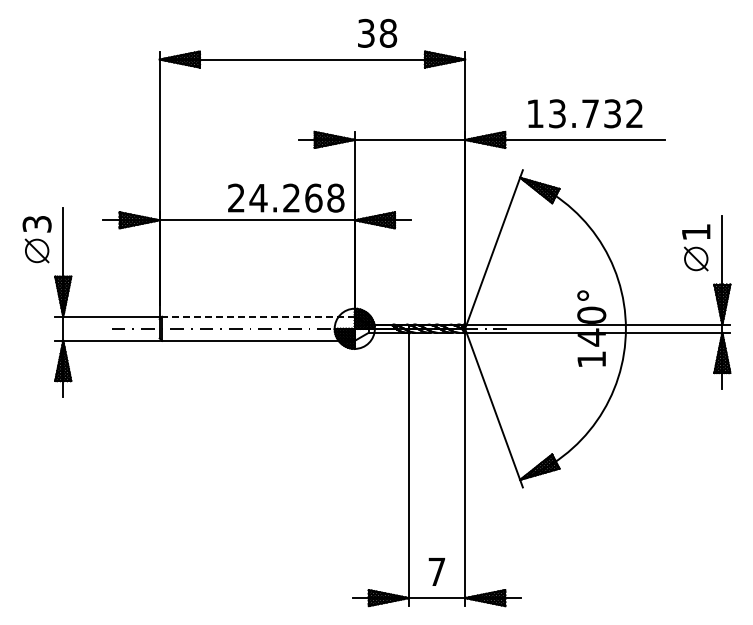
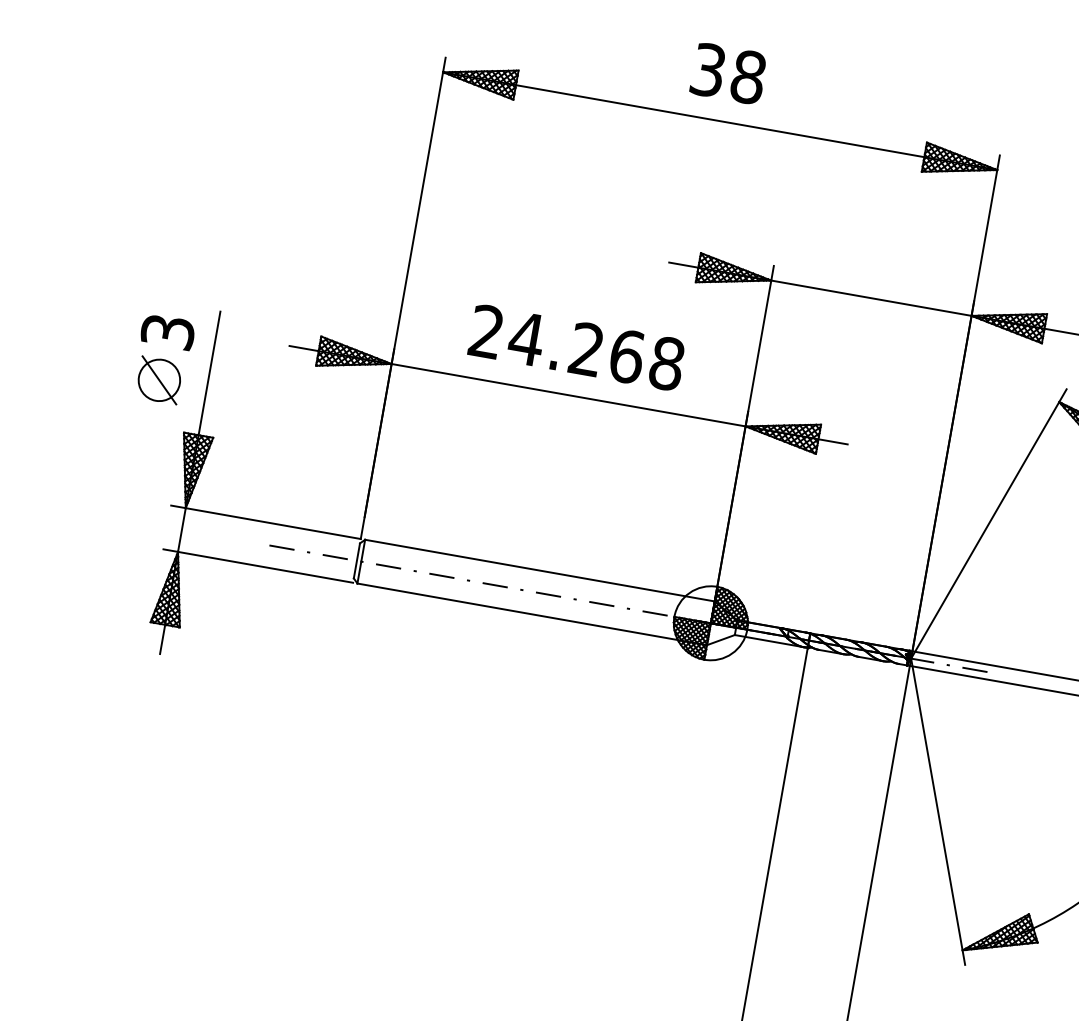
text: (377, 32) -> (728, 72), moved
text: (286, 197) -> (577, 346), moved
line: (257, 316) -> (538, 569), dashed -> solid

